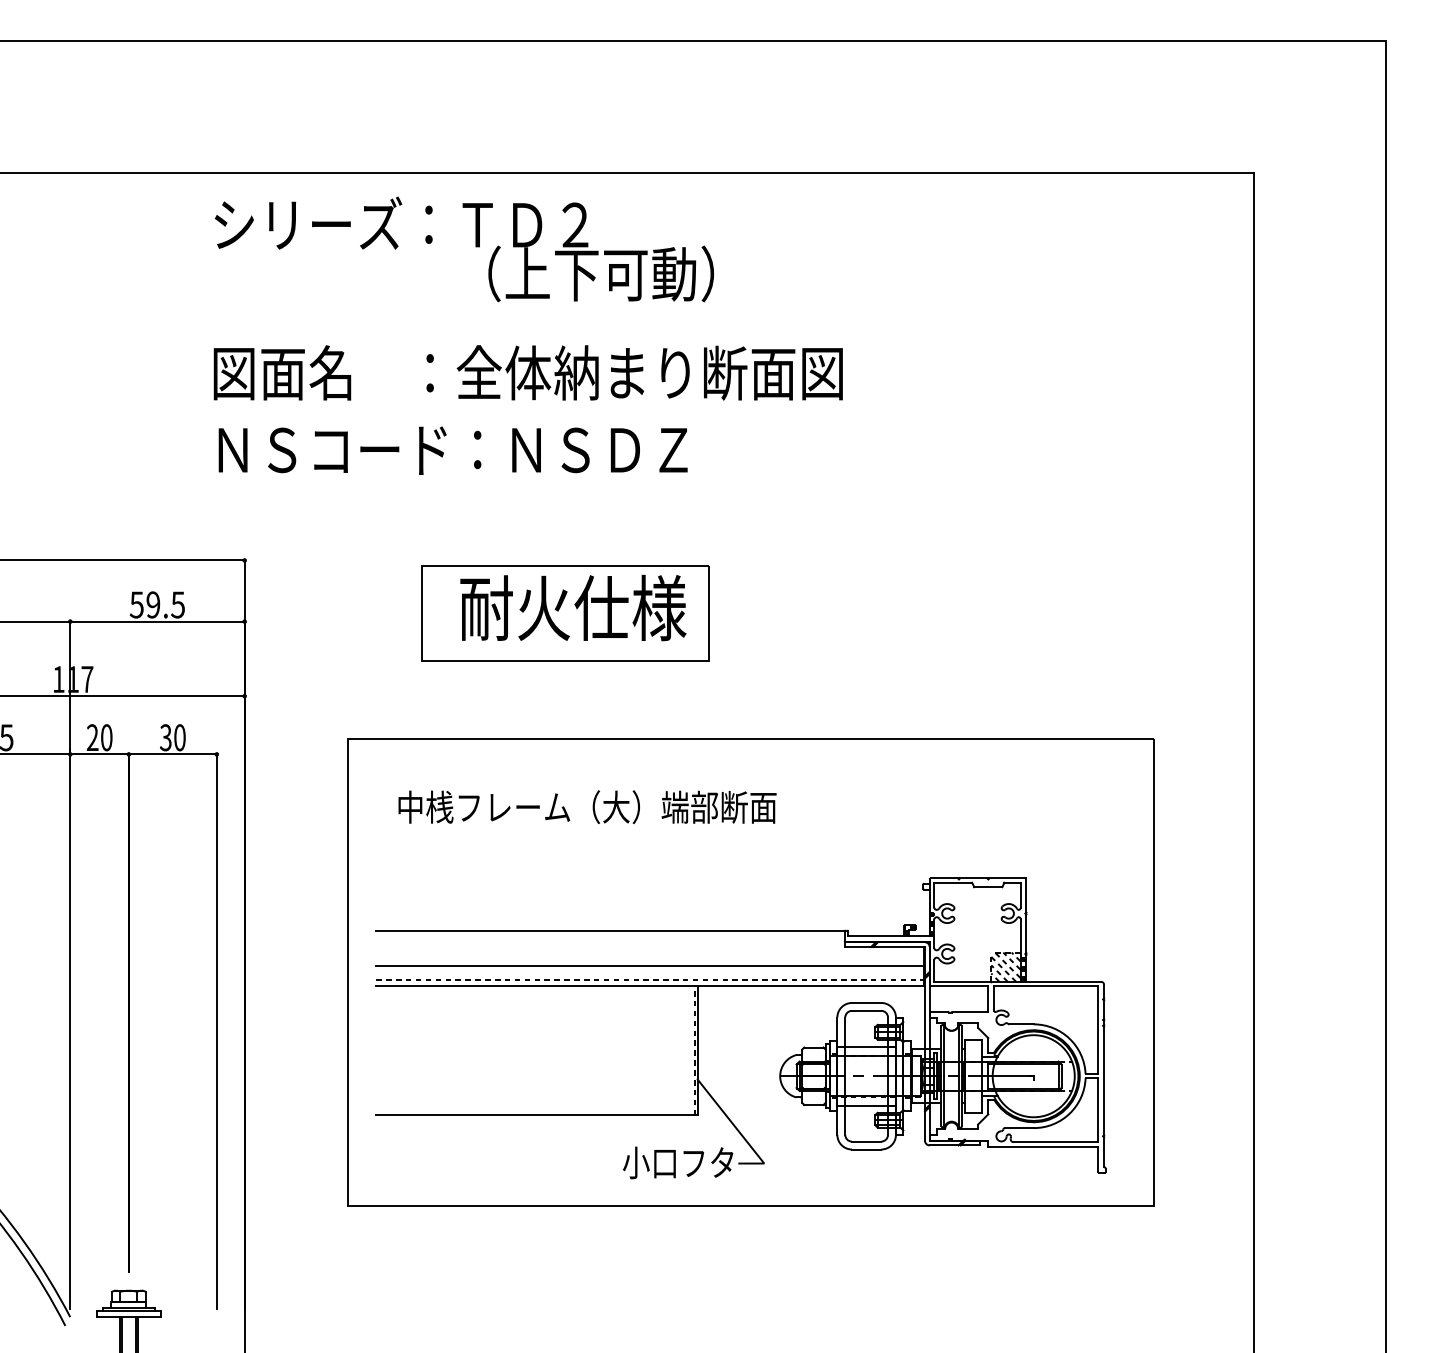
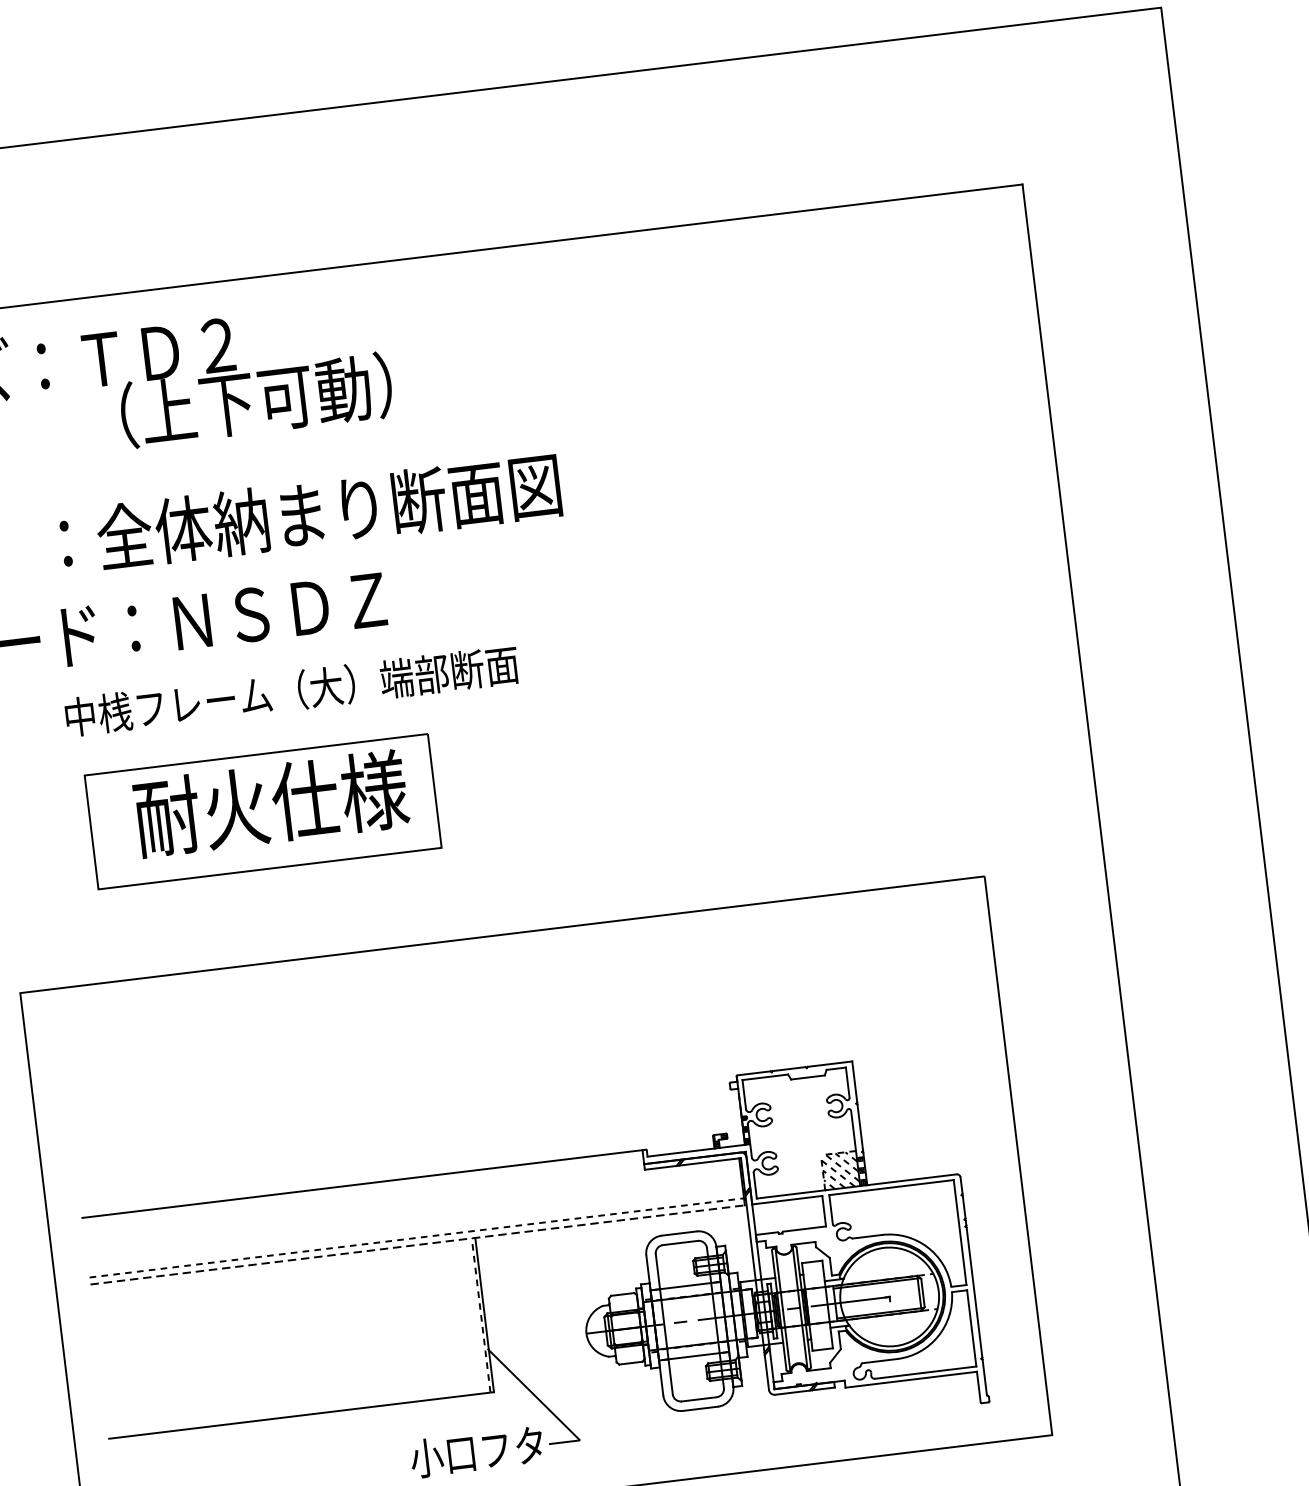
text: (587, 807) -> (291, 691), moved
line: (649, 965) -> (414, 1220), removed
line: (649, 986) -> (417, 1245), solid -> dashed

